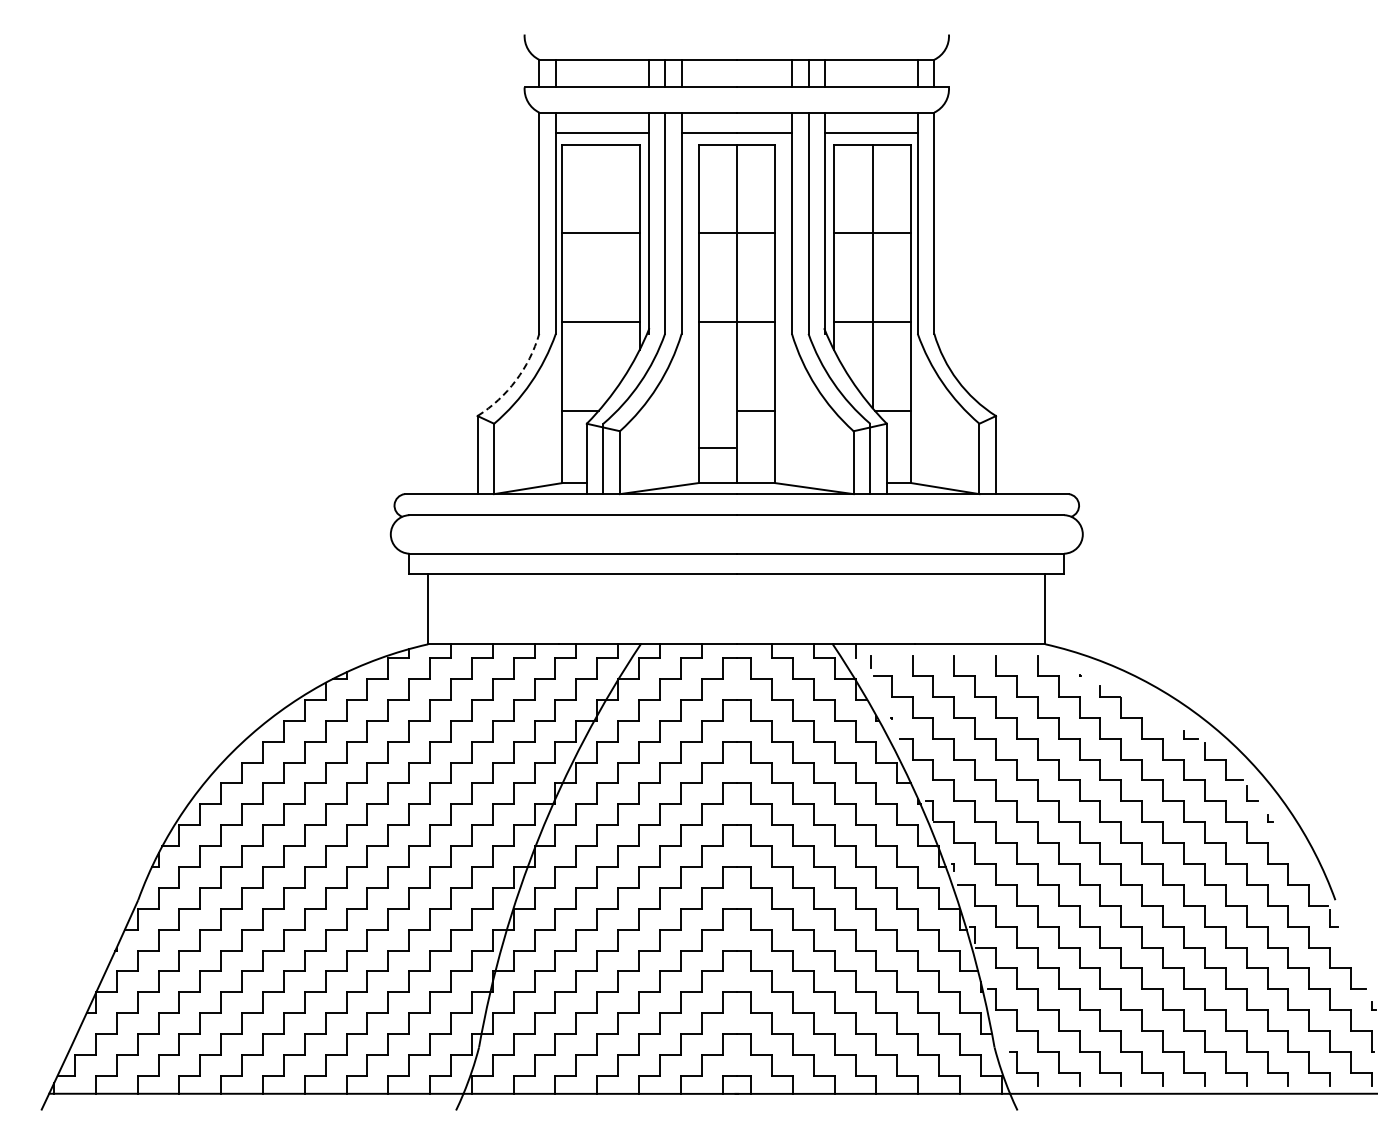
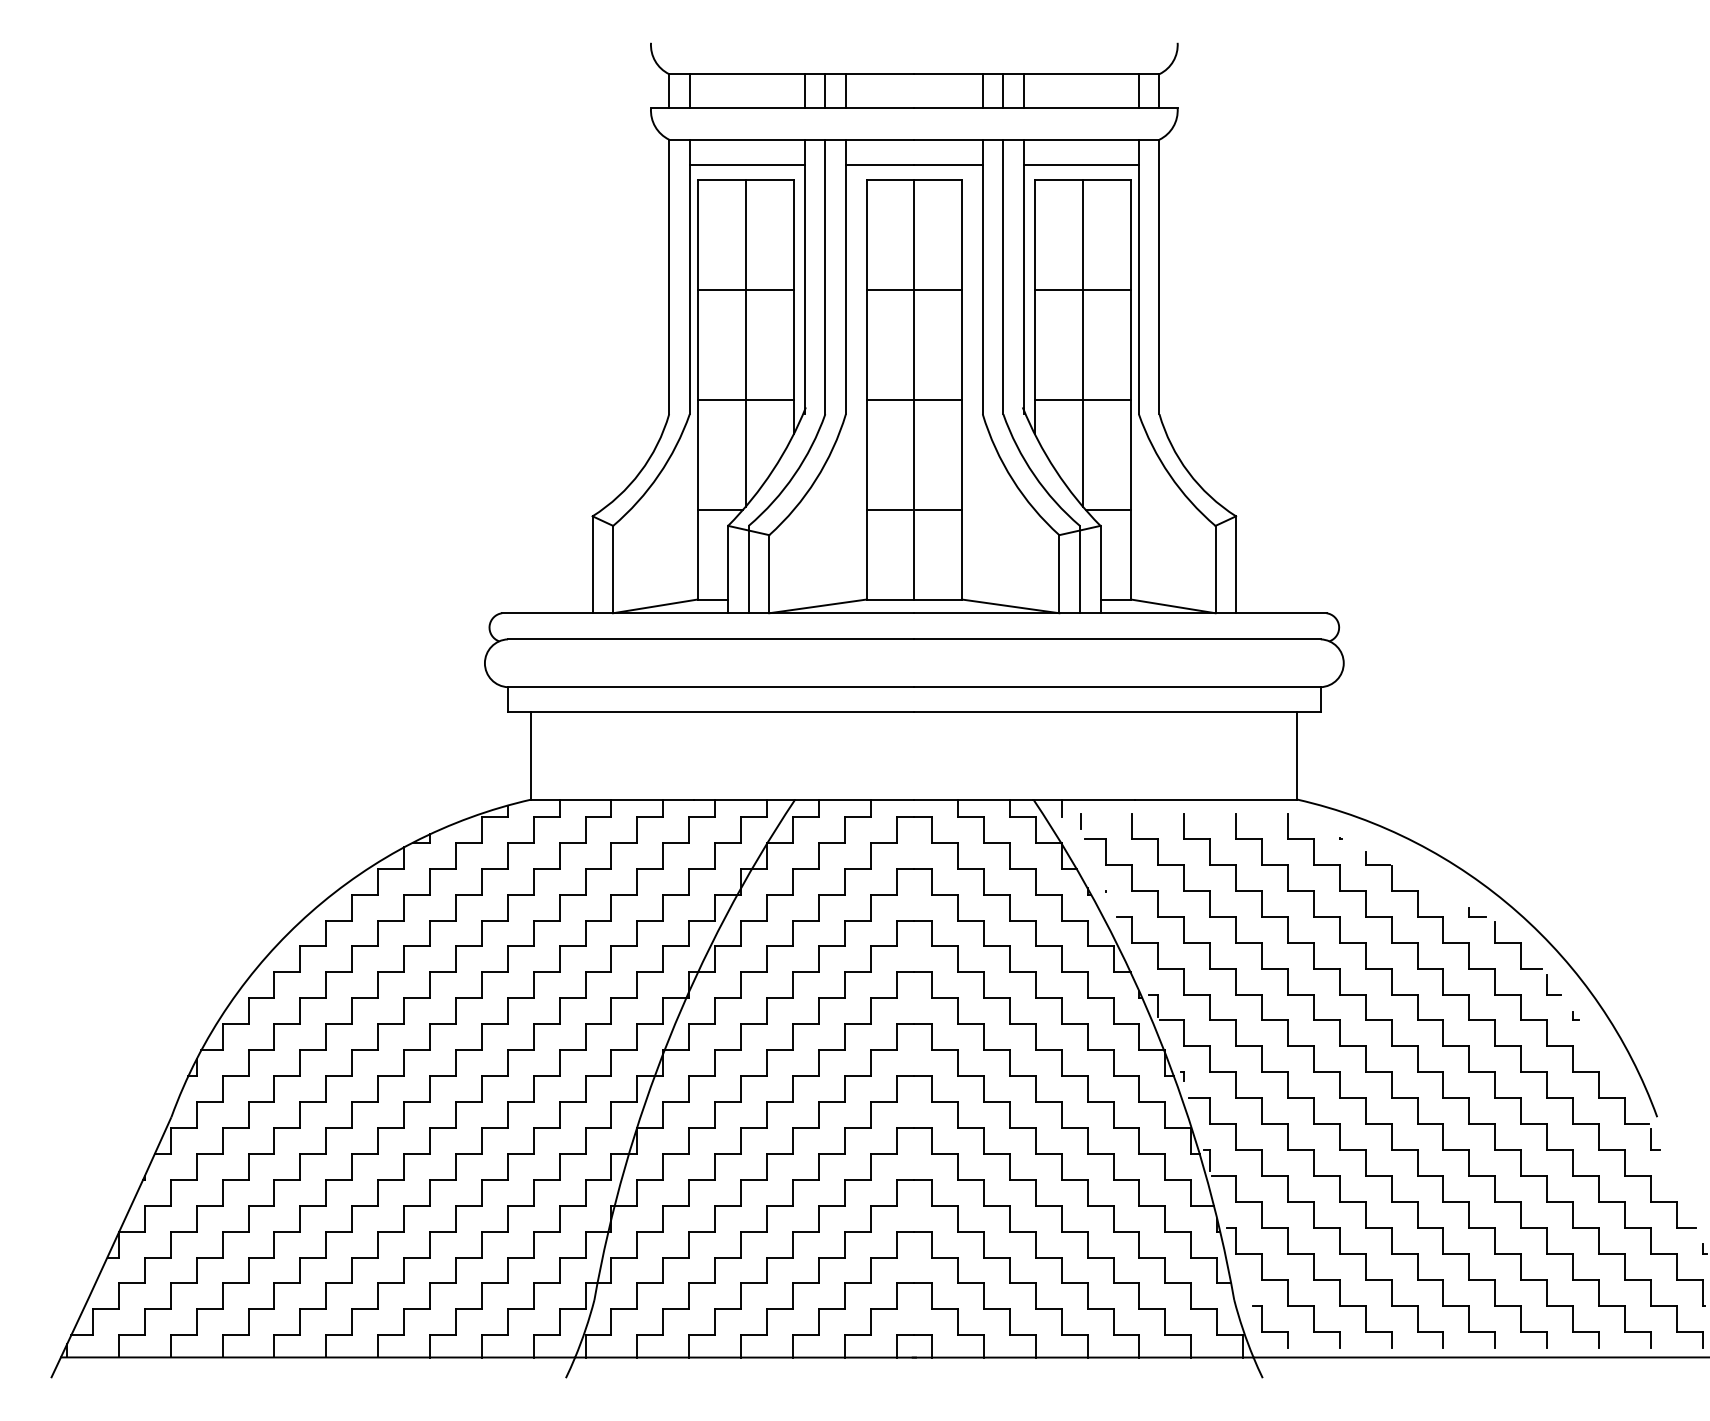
line: (601, 276) -> (746, 343), added
arc: (515, 380) -> (639, 472), dashed -> solid
line: (716, 447) -> (889, 509), moved

